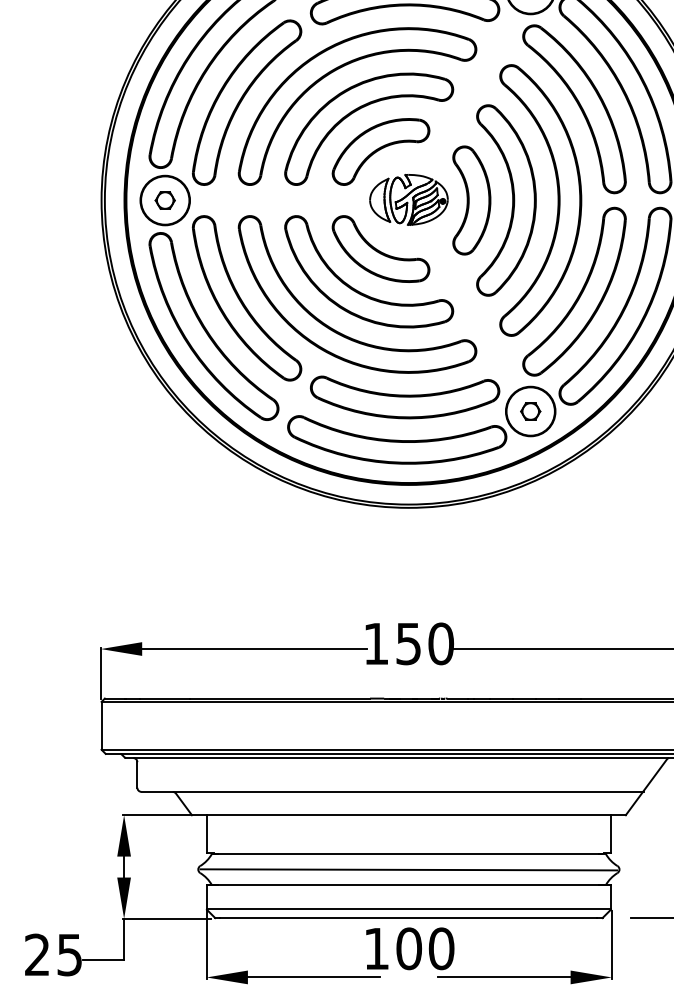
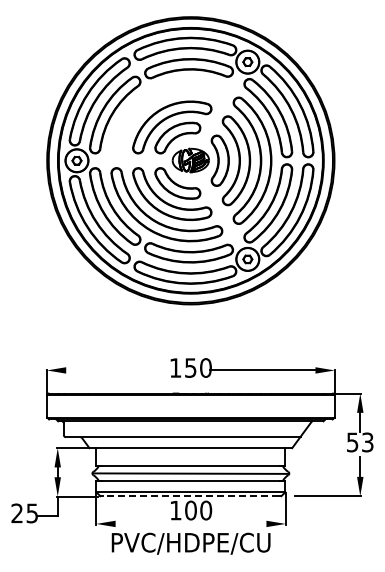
part: (337, 71) -> (157, 100), removed
line: (254, 649) -> (118, 370), removed
line: (408, 918) -> (190, 496), solid -> dashed
line: (313, 976) -> (146, 523), removed
line: (504, 976) -> (235, 523), removed

